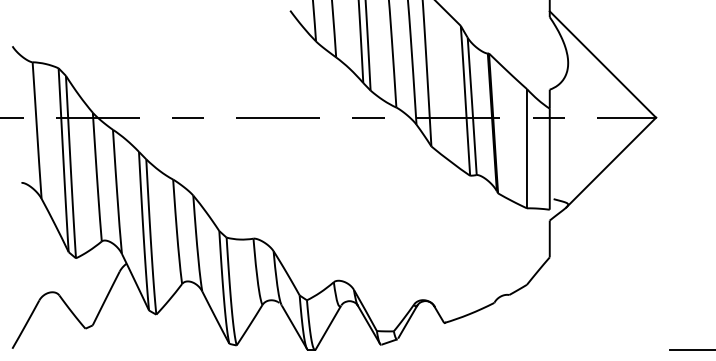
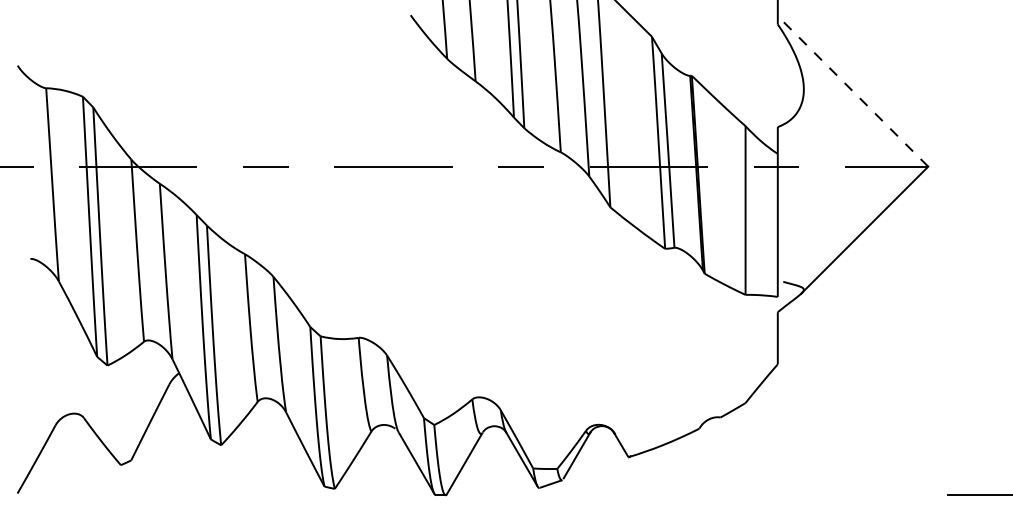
line: (602, 64) -> (852, 91), solid -> dashed

